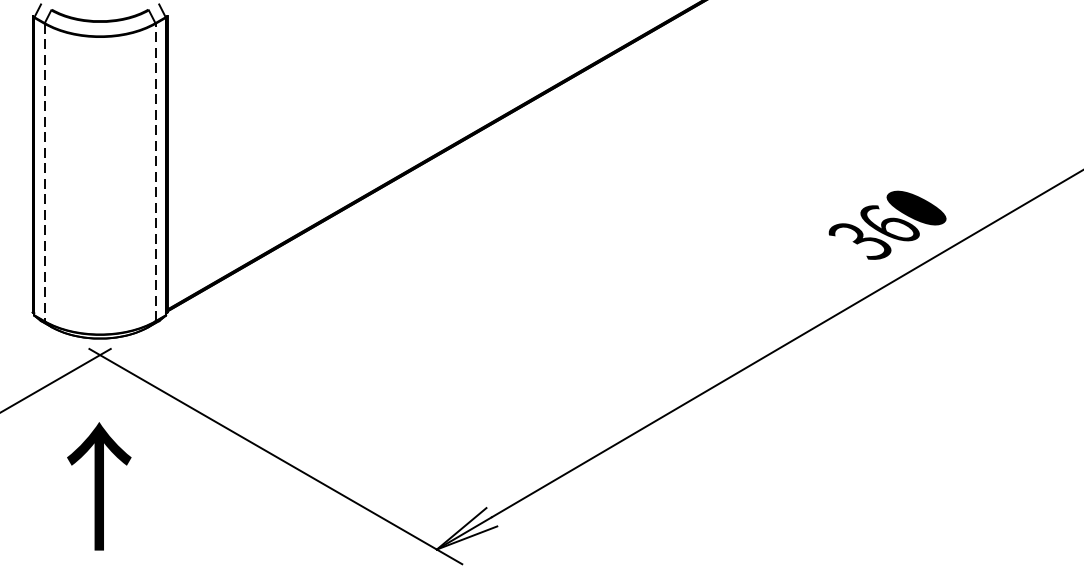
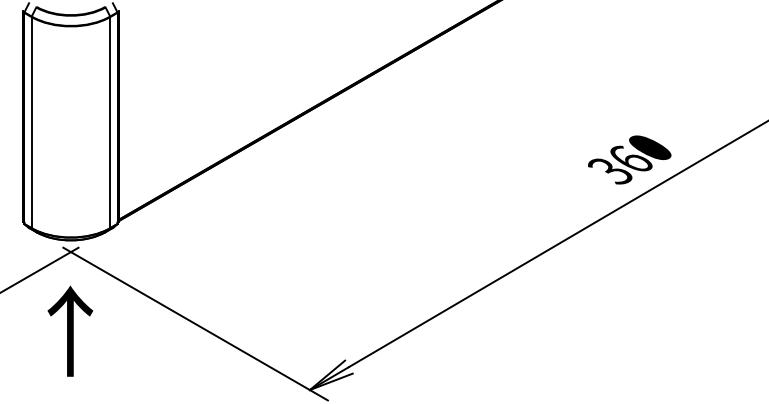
line: (155, 172) -> (110, 122), dashed -> solid
line: (44, 173) -> (31, 123), dashed -> solid
text: (99, 485) -> (70, 330), moved

